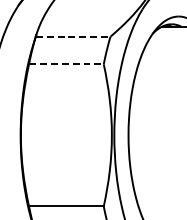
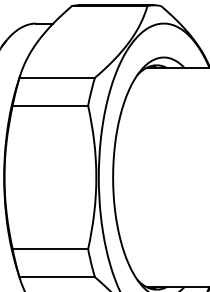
line: (73, 36) -> (57, 77), dashed -> solid
line: (66, 64) -> (50, 105), dashed -> solid

